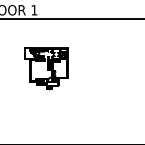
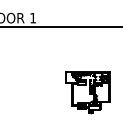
part: (46, 68) -> (88, 92), moved

